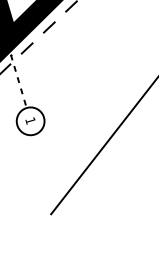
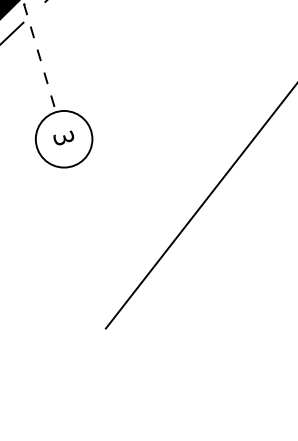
text: (30, 120) -> (63, 137), 1 -> 3

